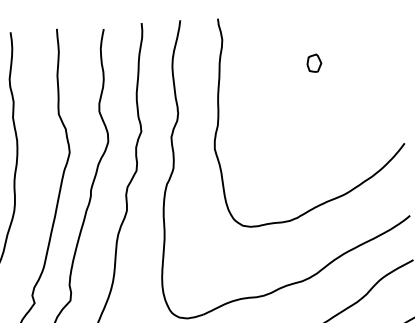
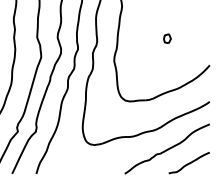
part: (314, 62) -> (167, 38), moved

